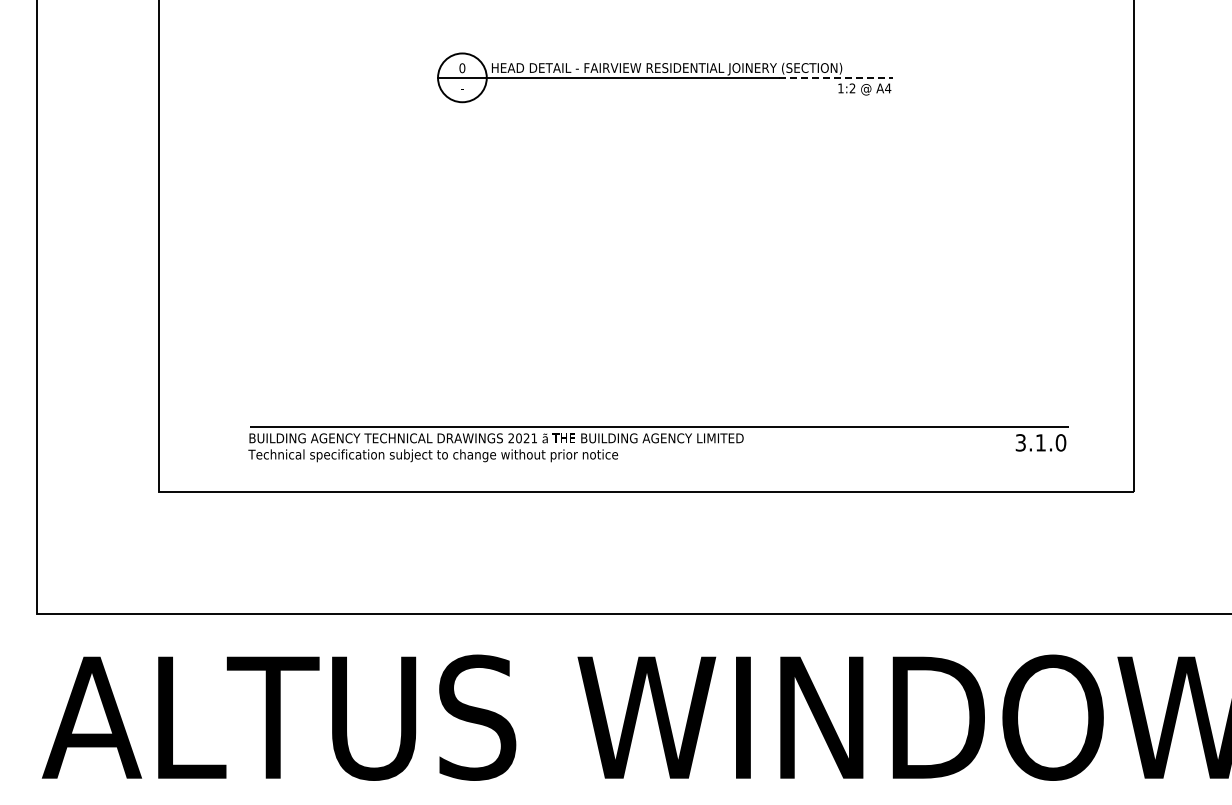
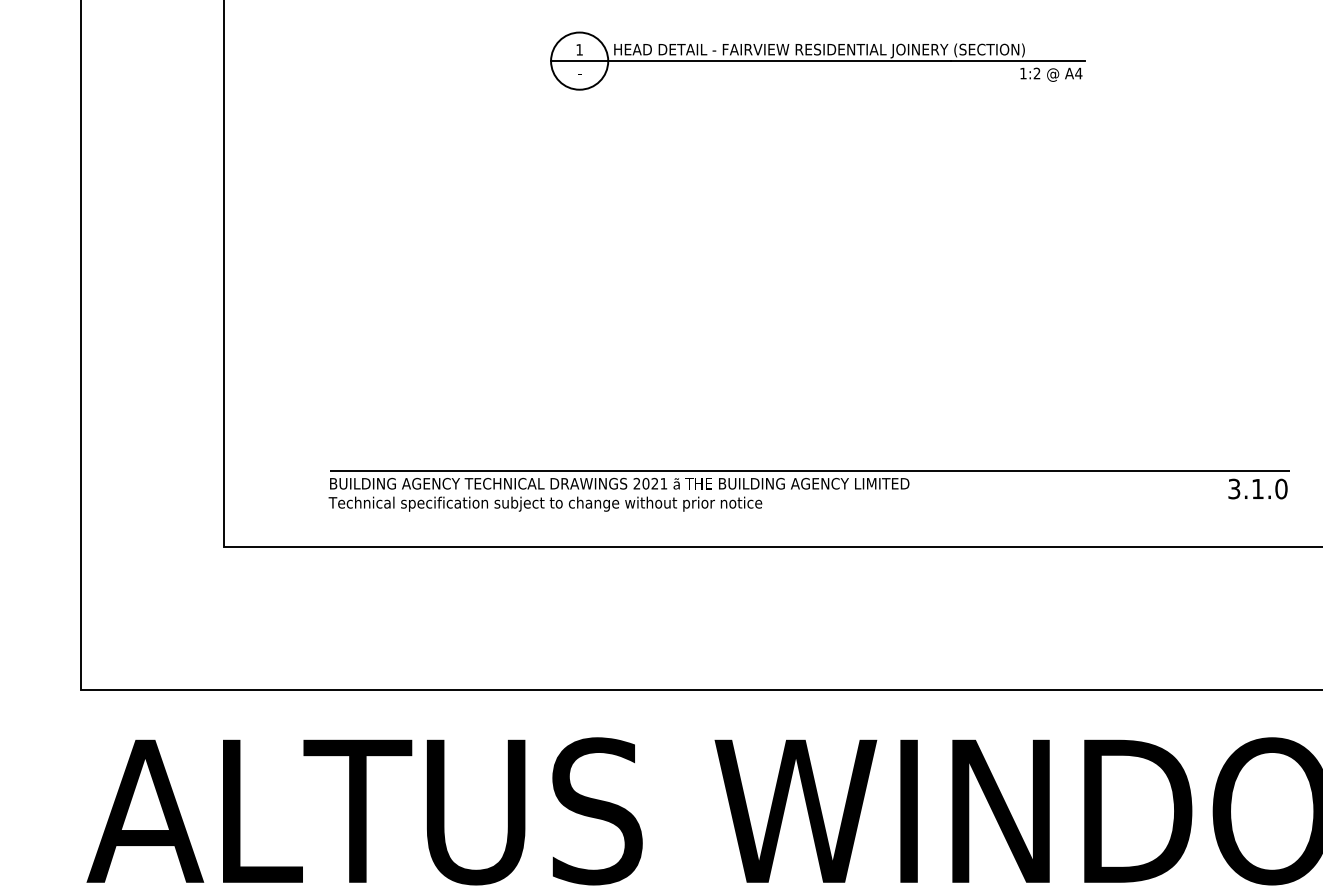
text: (462, 68) -> (579, 50), 0 -> 1
line: (836, 77) -> (1018, 60), dashed -> solid

